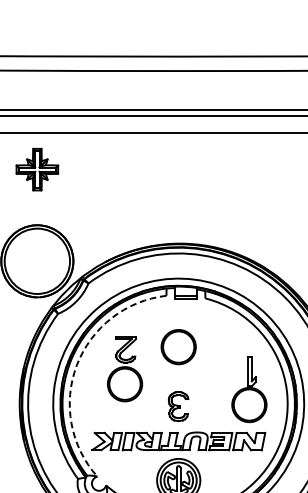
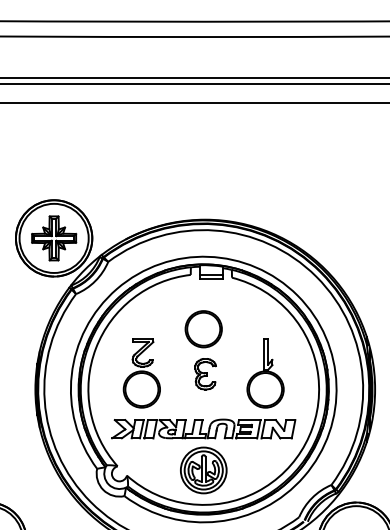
part: (37, 169) -> (54, 238), moved
arc: (76, 365) -> (95, 348), dashed -> solid
part: (124, 369) -> (141, 373), moved
part: (249, 389) -> (265, 373), moved
part: (178, 406) -> (205, 374), moved

